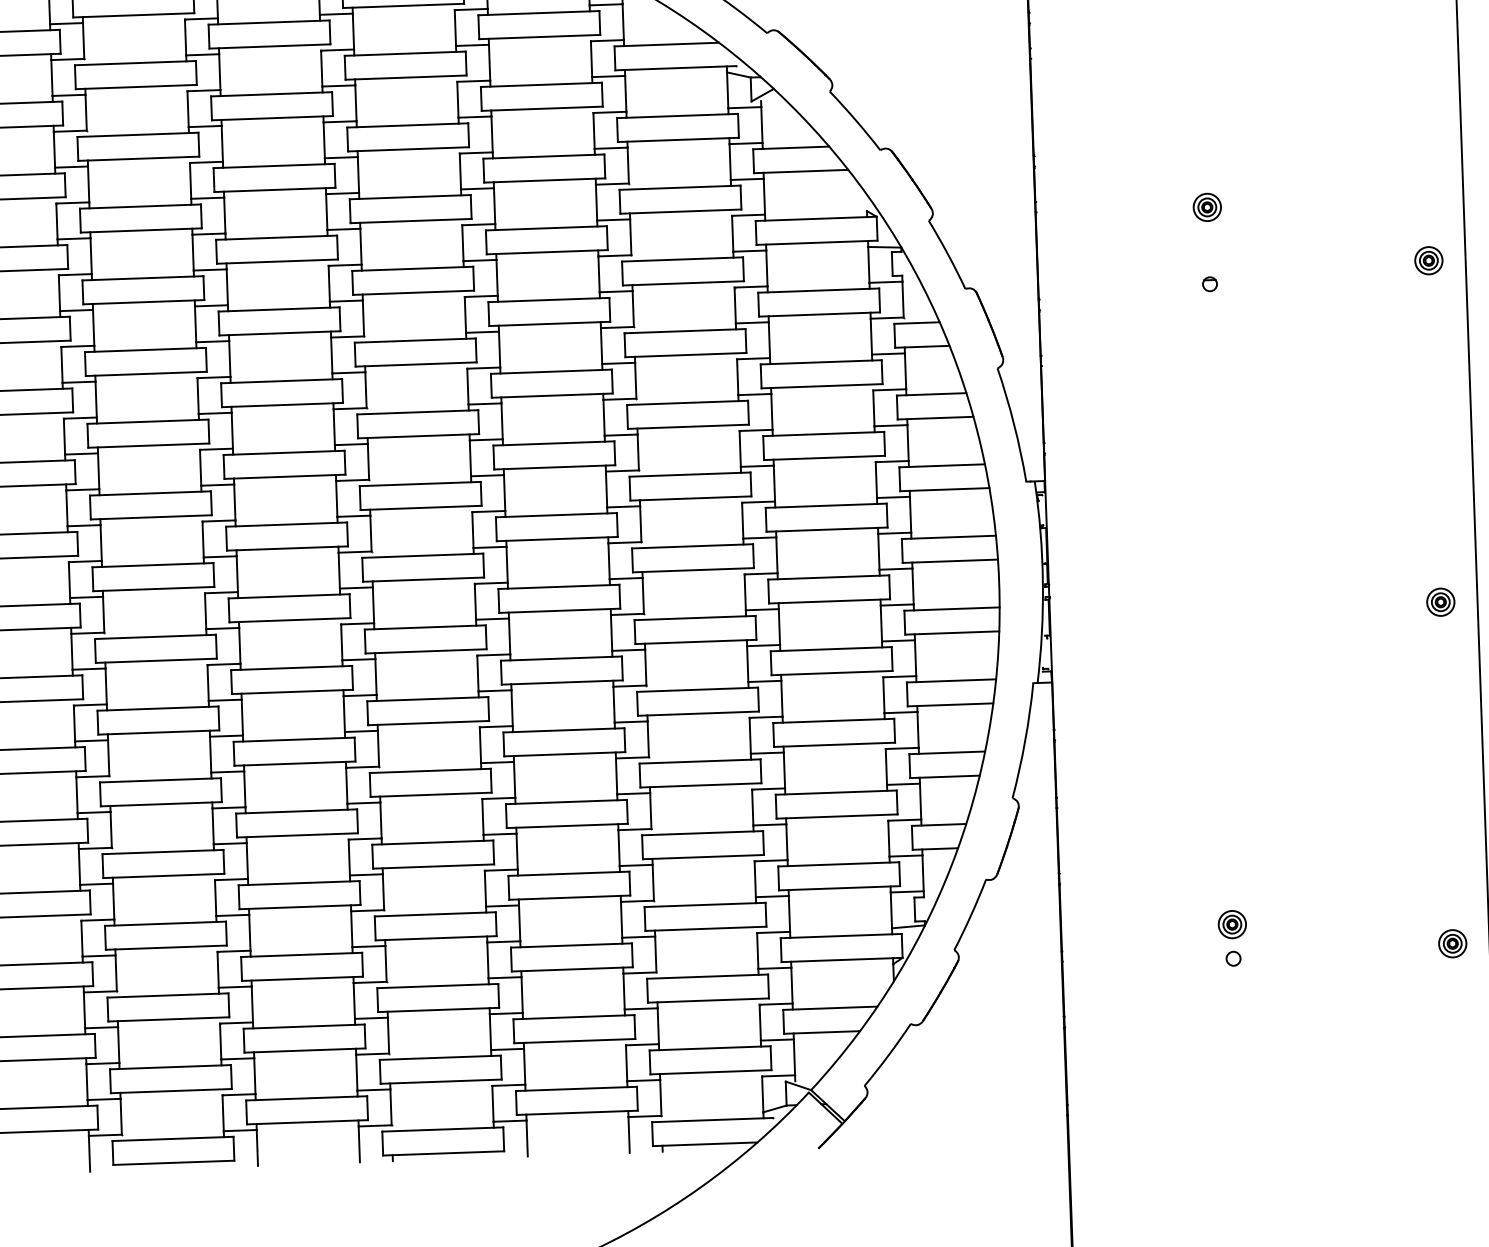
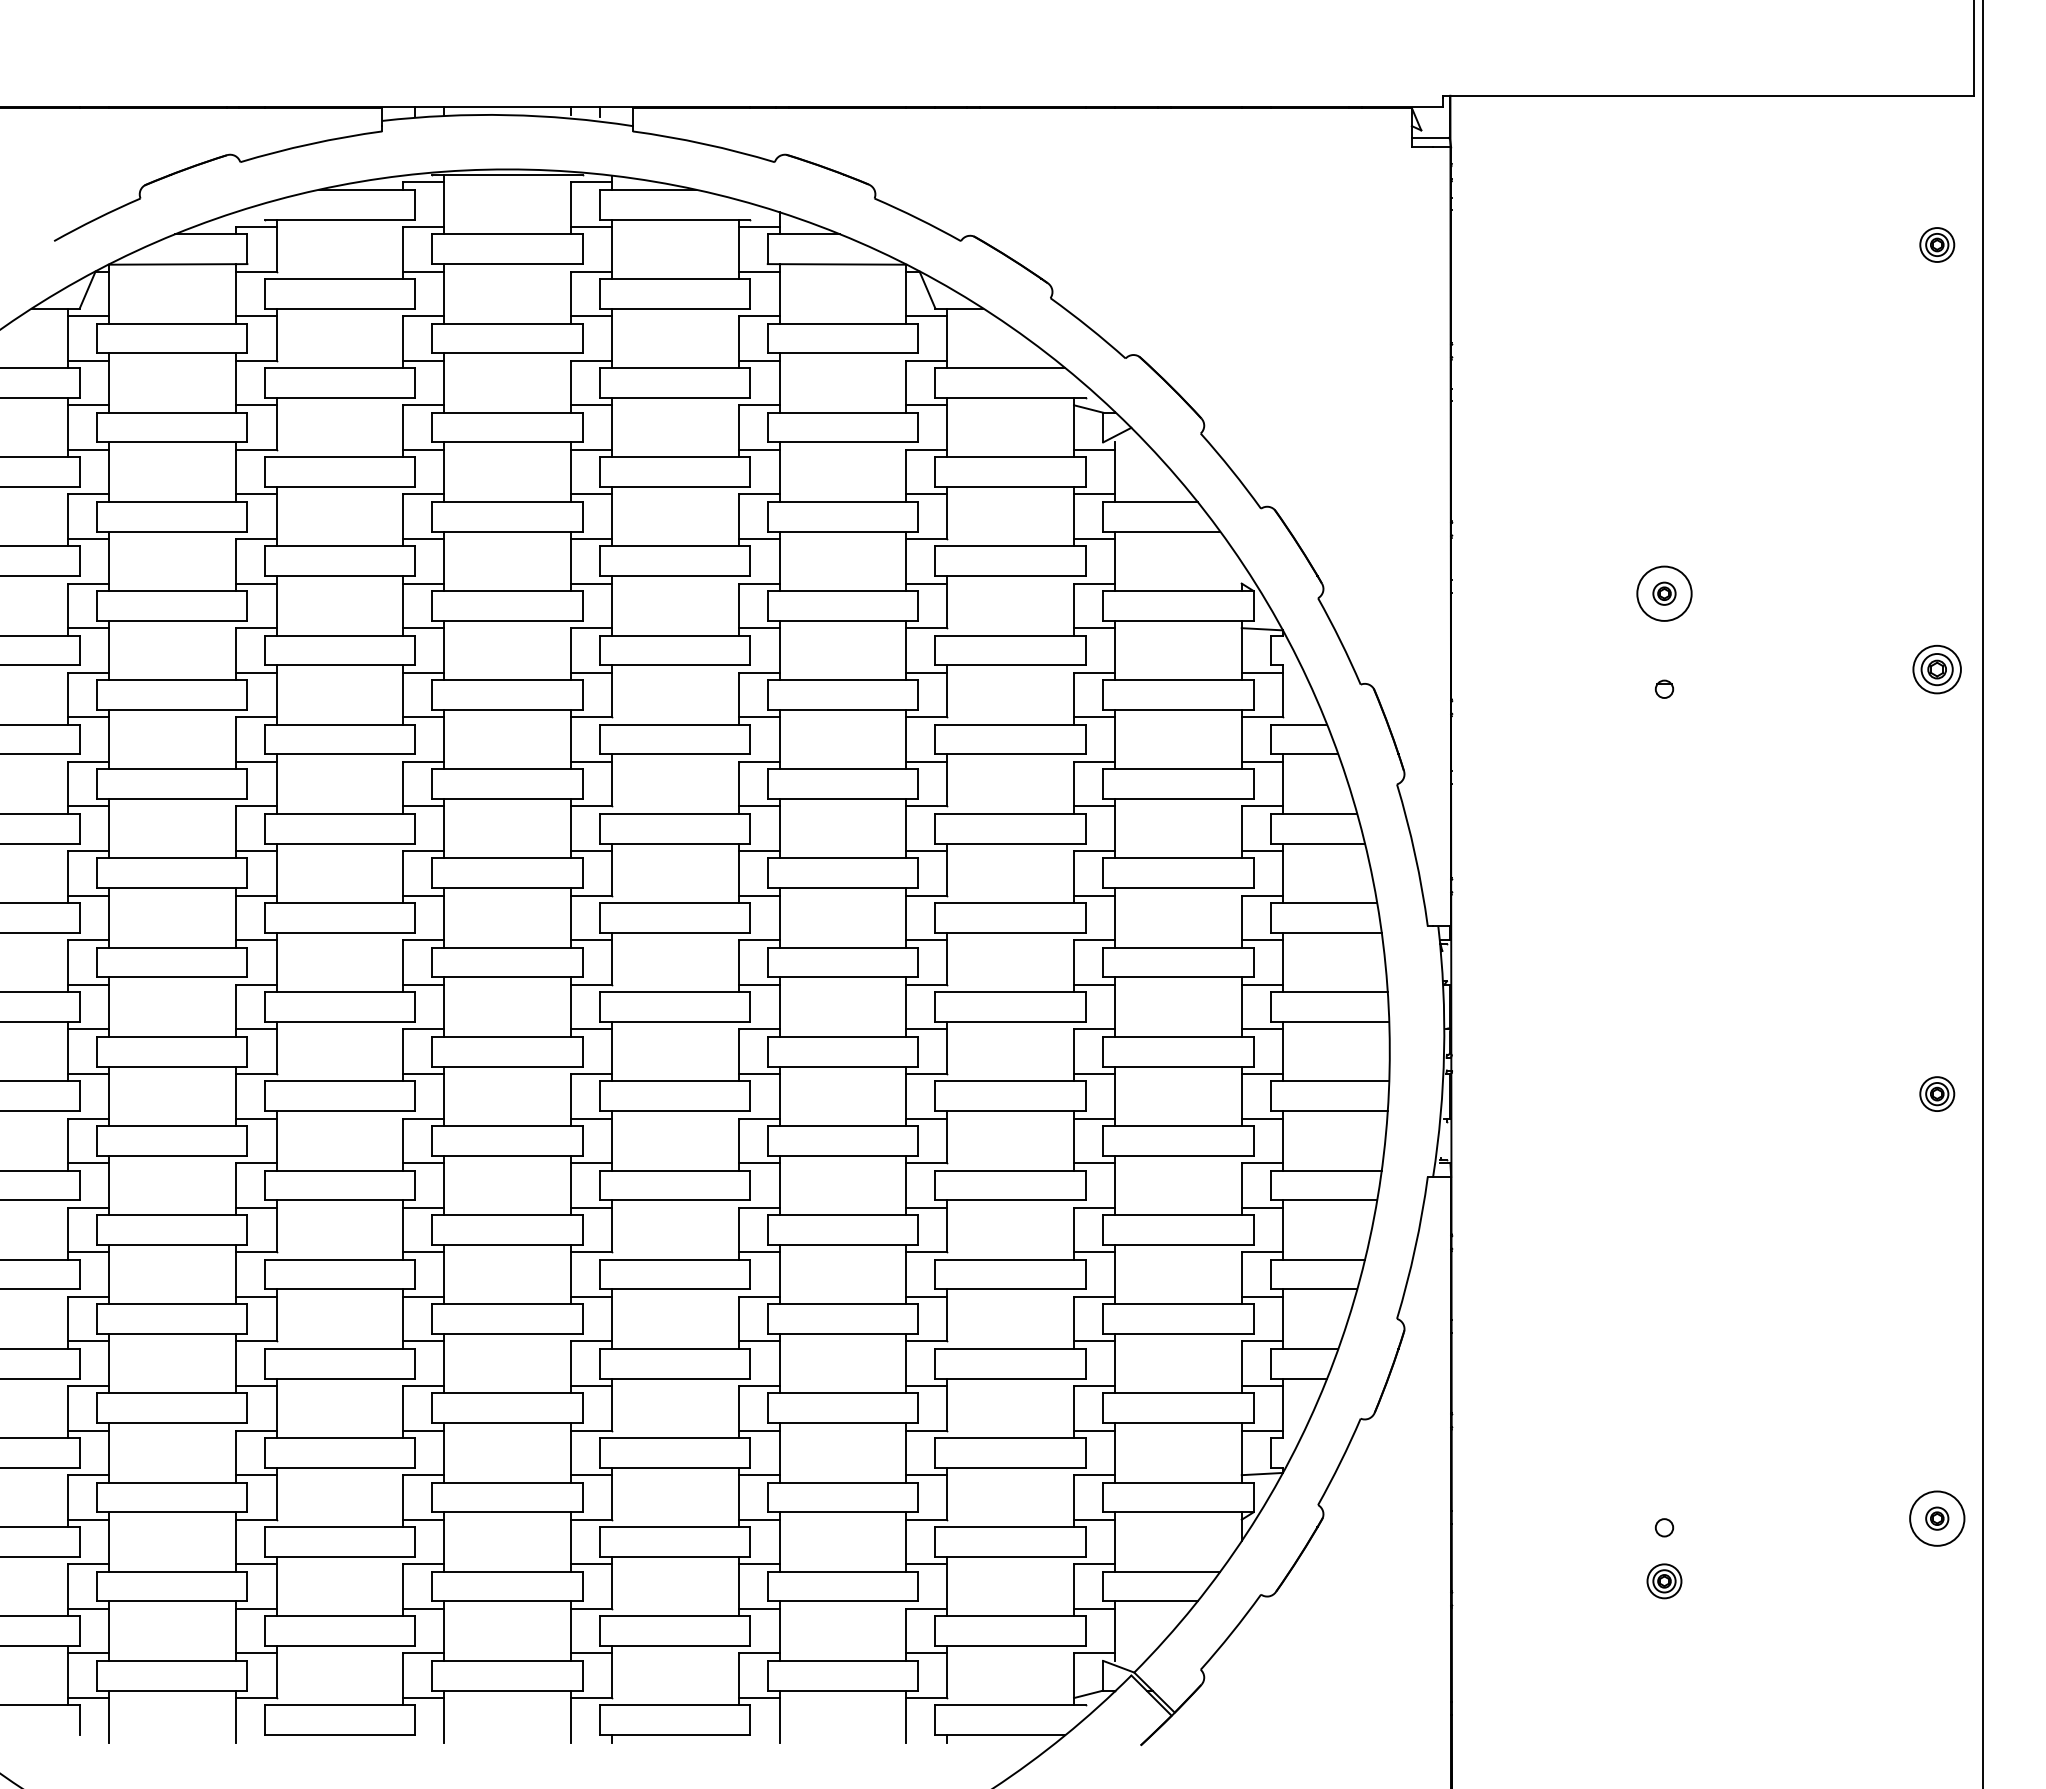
circle: (1207, 207) -> (1664, 593), size x1.6
part: (1429, 260) -> (1937, 669), size x1.4
part: (1232, 924) -> (1664, 1581), moved
circle: (1452, 943) -> (1937, 1518), size x1.6

